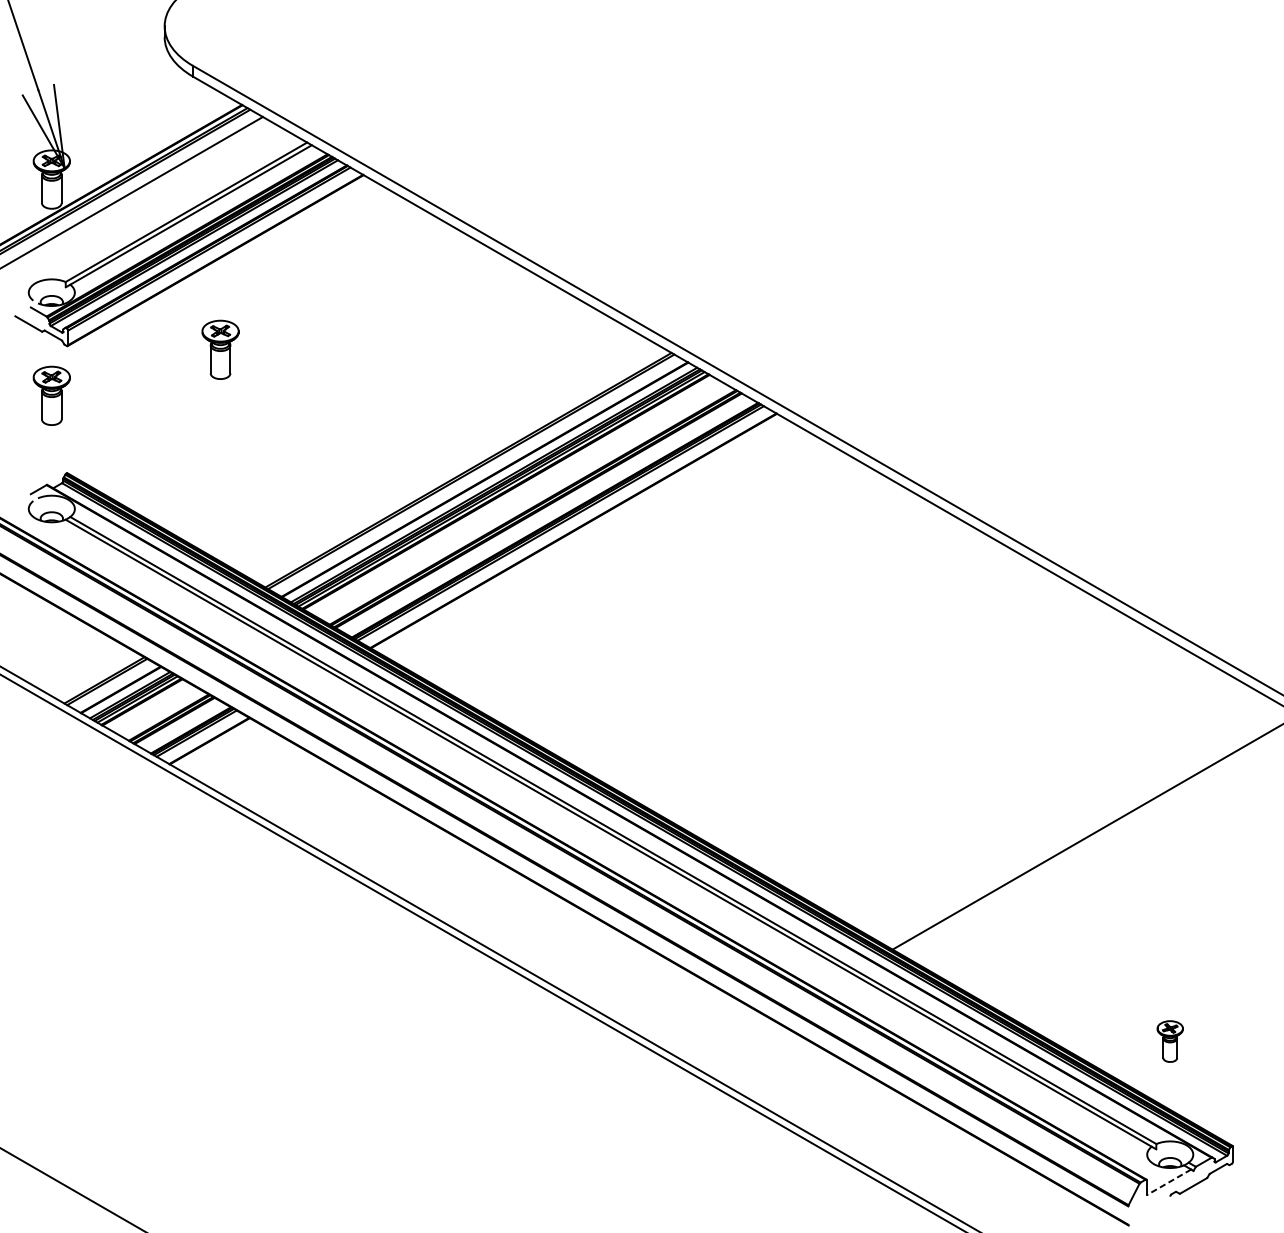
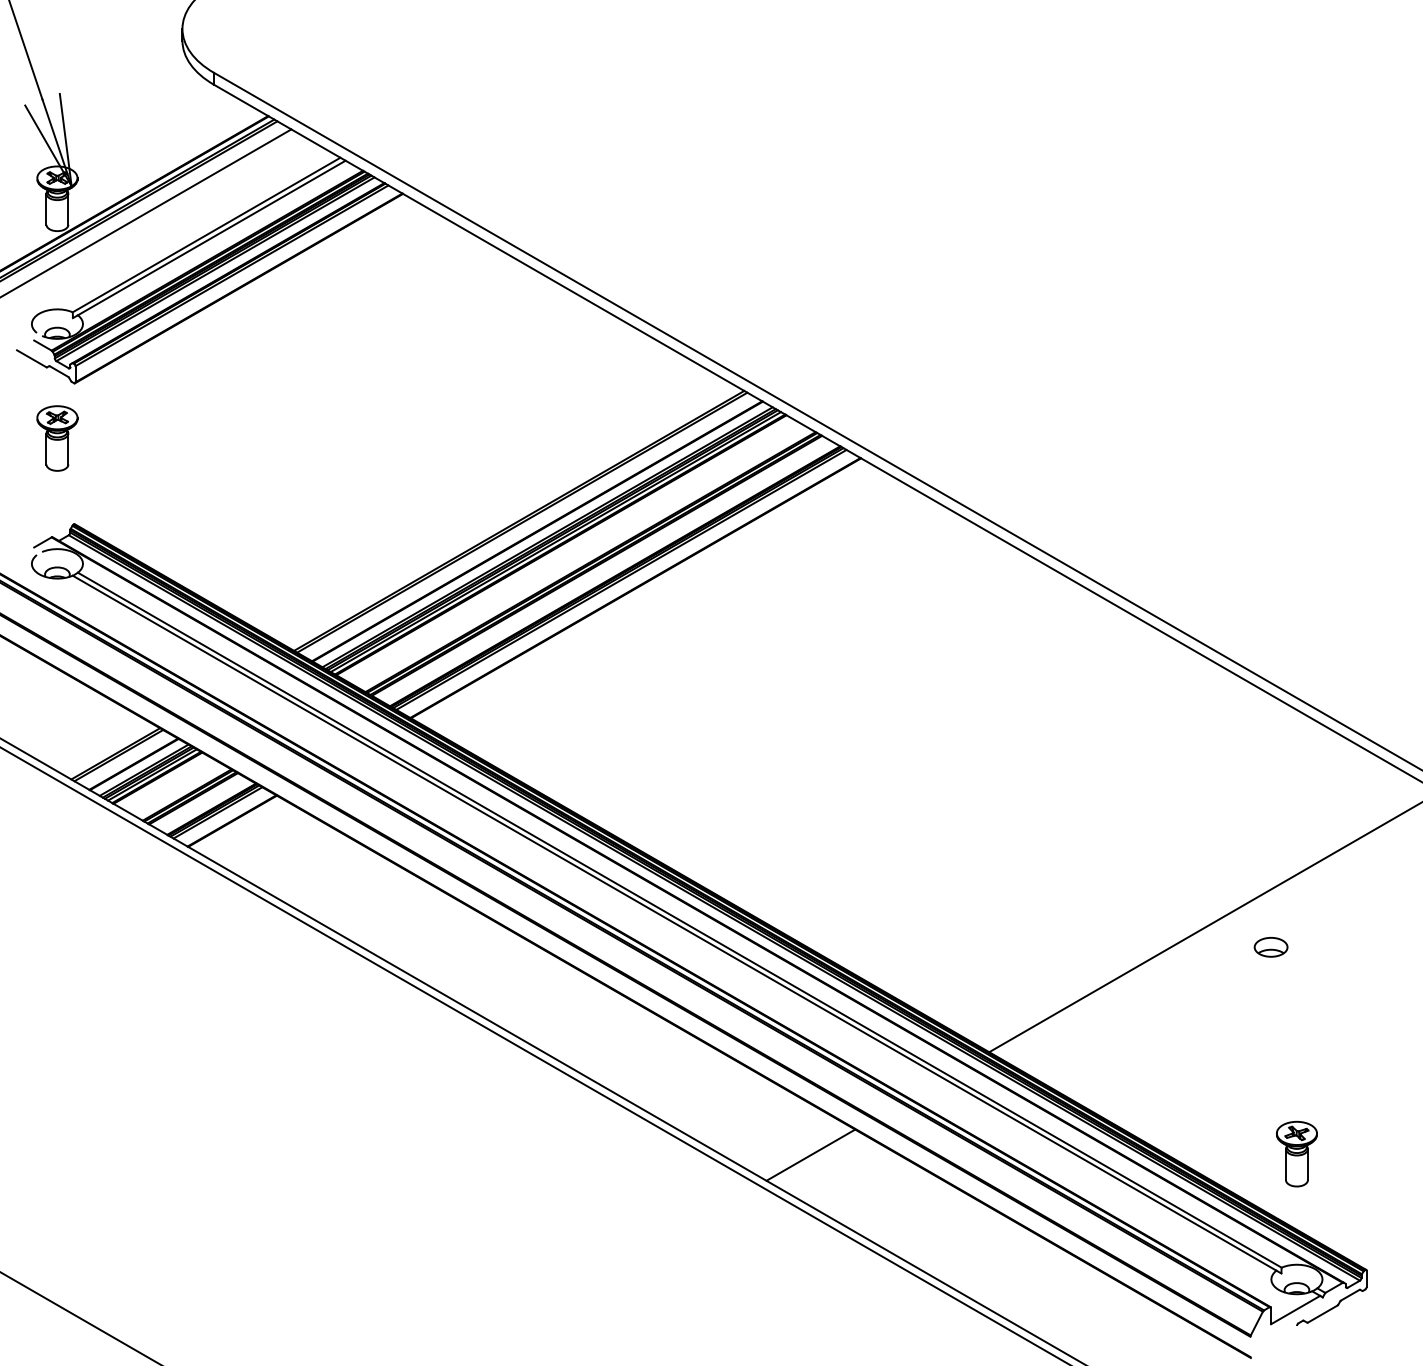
part: (220, 349) -> (244, 387), removed
part: (1146, 855) -> (1270, 947), added
line: (731, 1041) -> (810, 1154), added
part: (1169, 1041) -> (1296, 1153), size x1.43
line: (1168, 1182) -> (1295, 1310), dashed -> solid

